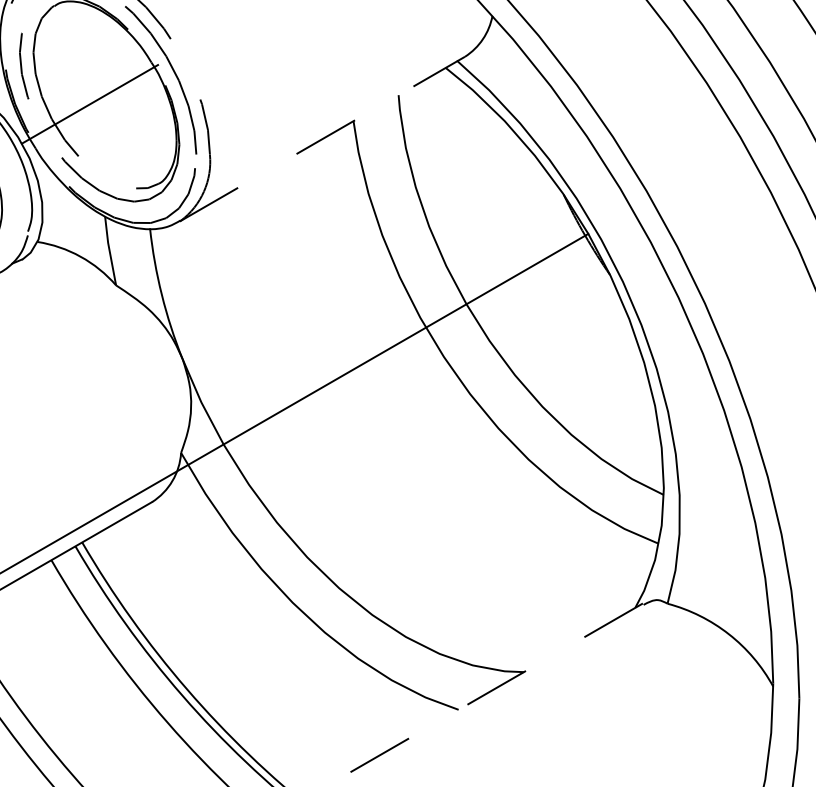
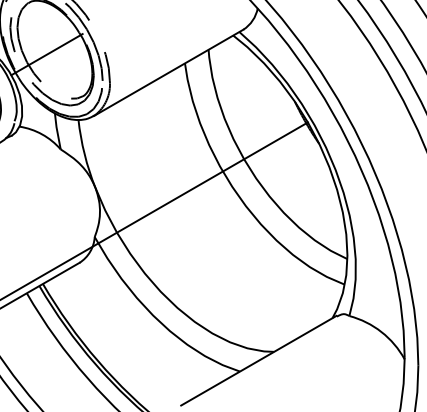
line: (323, 138) -> (169, 72), dashed -> solid
line: (493, 688) -> (258, 360), dashed -> solid

